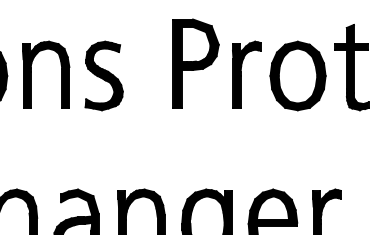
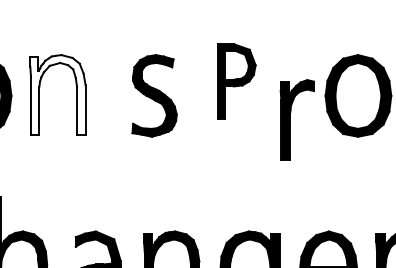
part: (195, 63) -> (236, 81), size x0.7
fill: (46, 74) -> (58, 94), removed
part: (246, 74) -> (296, 119), moved
part: (103, 75) -> (153, 95), moved

